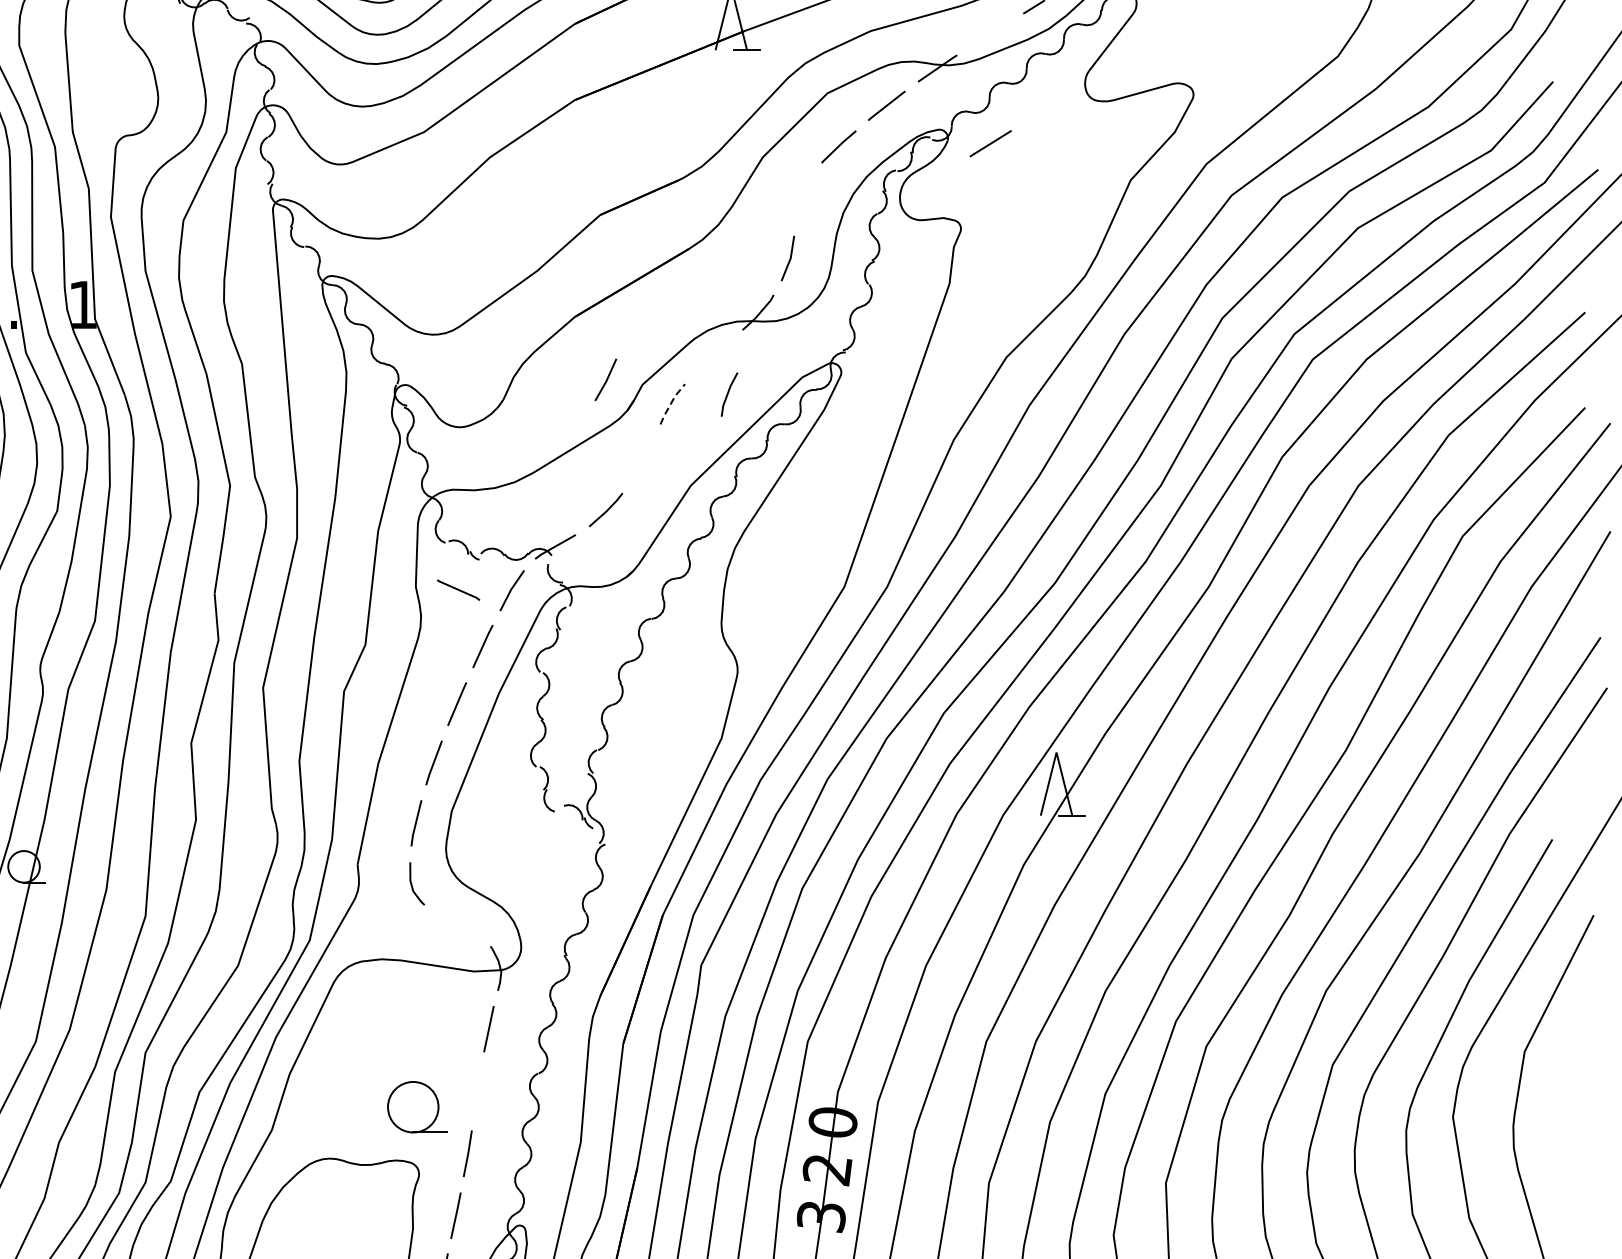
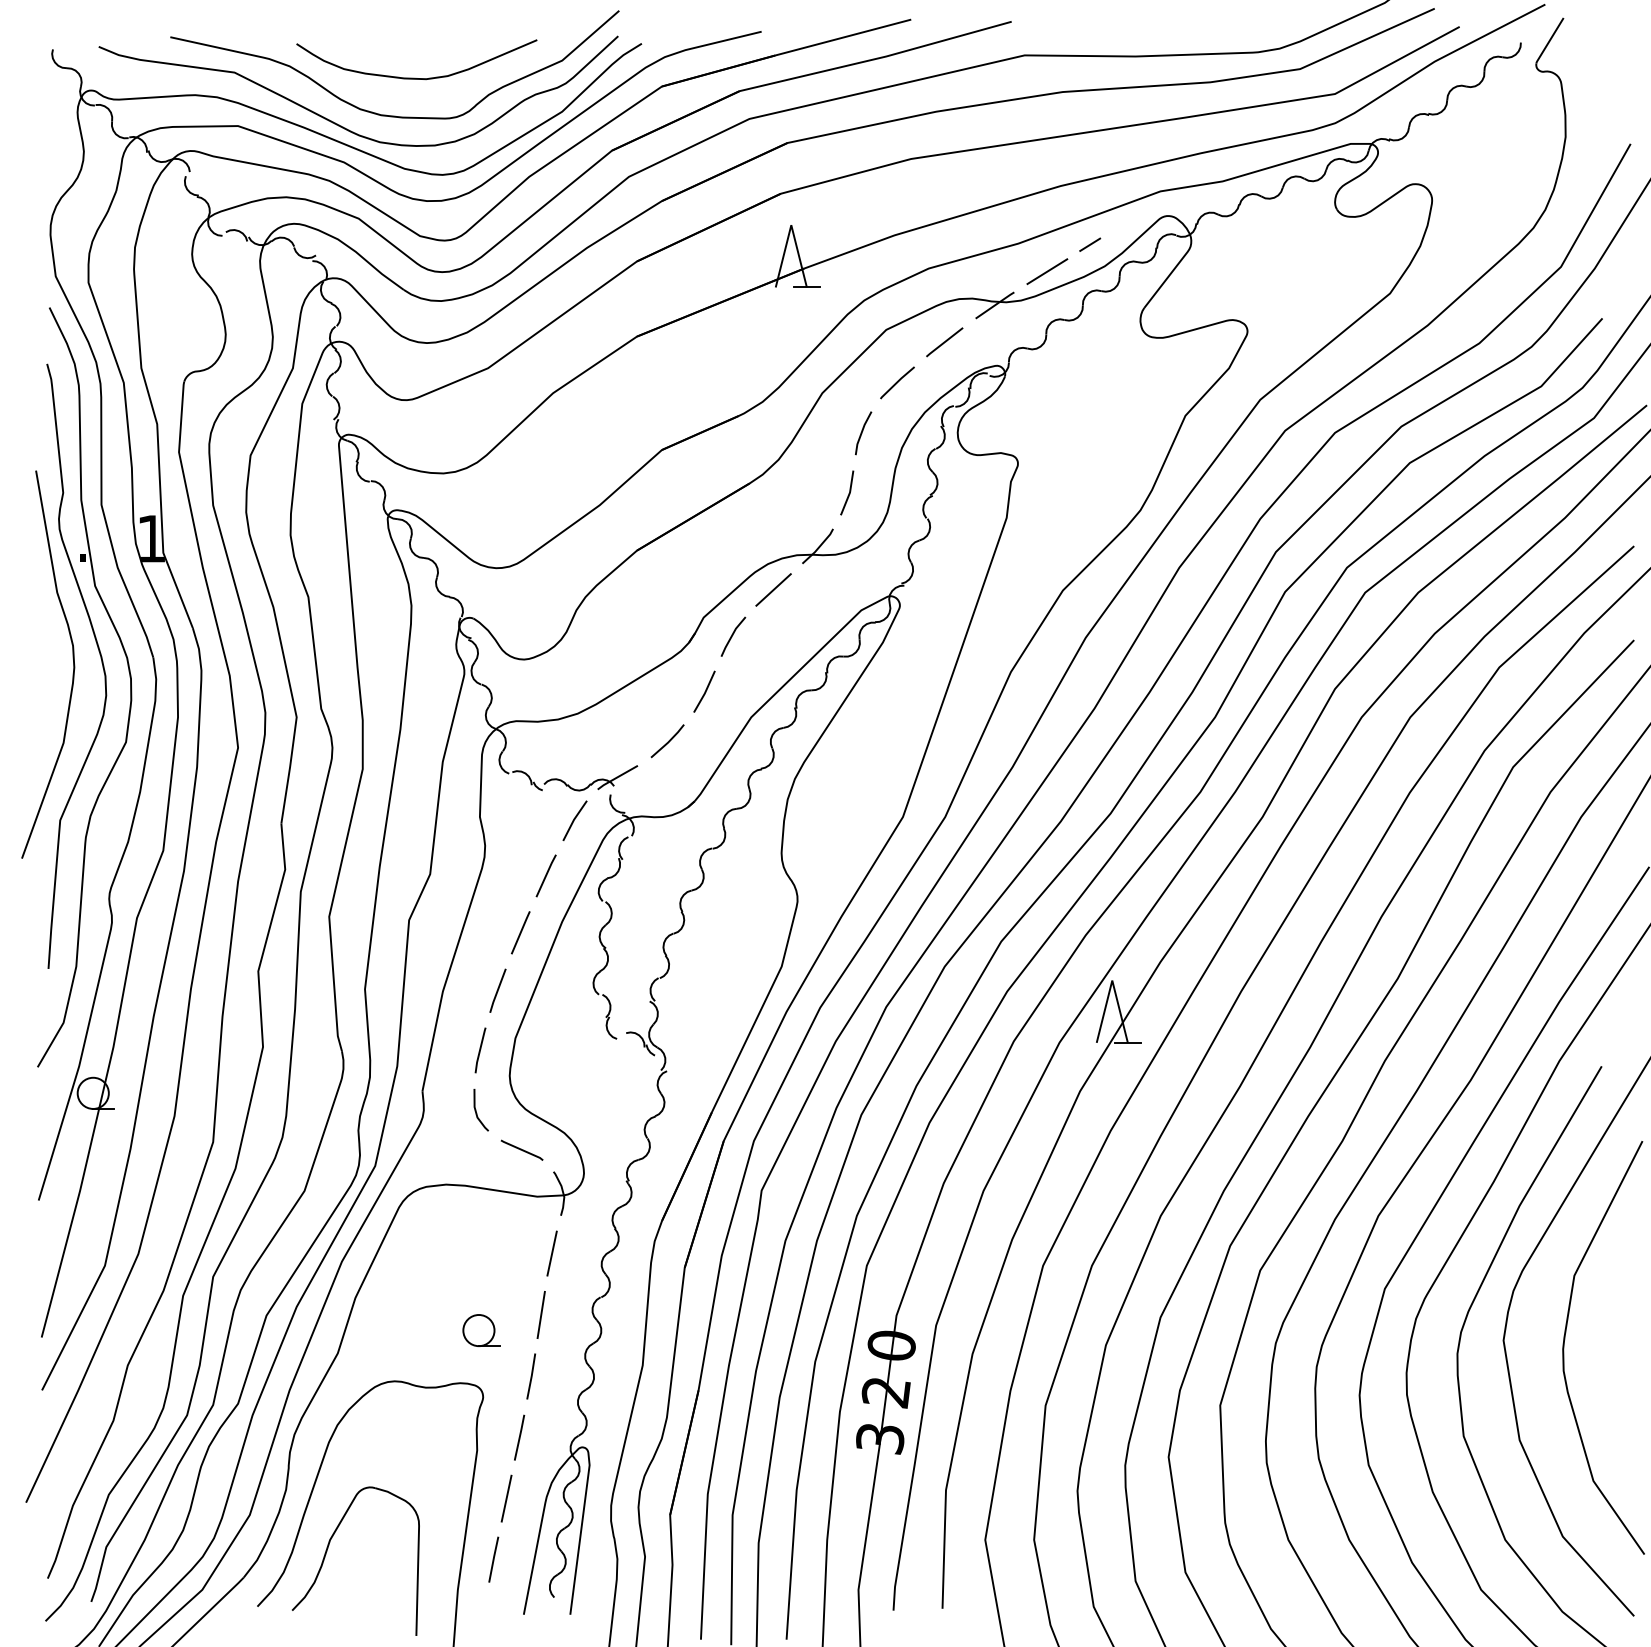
line: (990, 143) -> (1047, 271), moved
line: (713, 356) -> (773, 589), added
line: (605, 379) -> (704, 691), moved
line: (728, 394) -> (862, 433), moved
line: (671, 402) -> (732, 635), dashed -> solid
line: (457, 589) -> (521, 1149), moved
line: (477, 1090) -> (540, 1314), added
part: (417, 1107) -> (481, 1330), size x0.62

